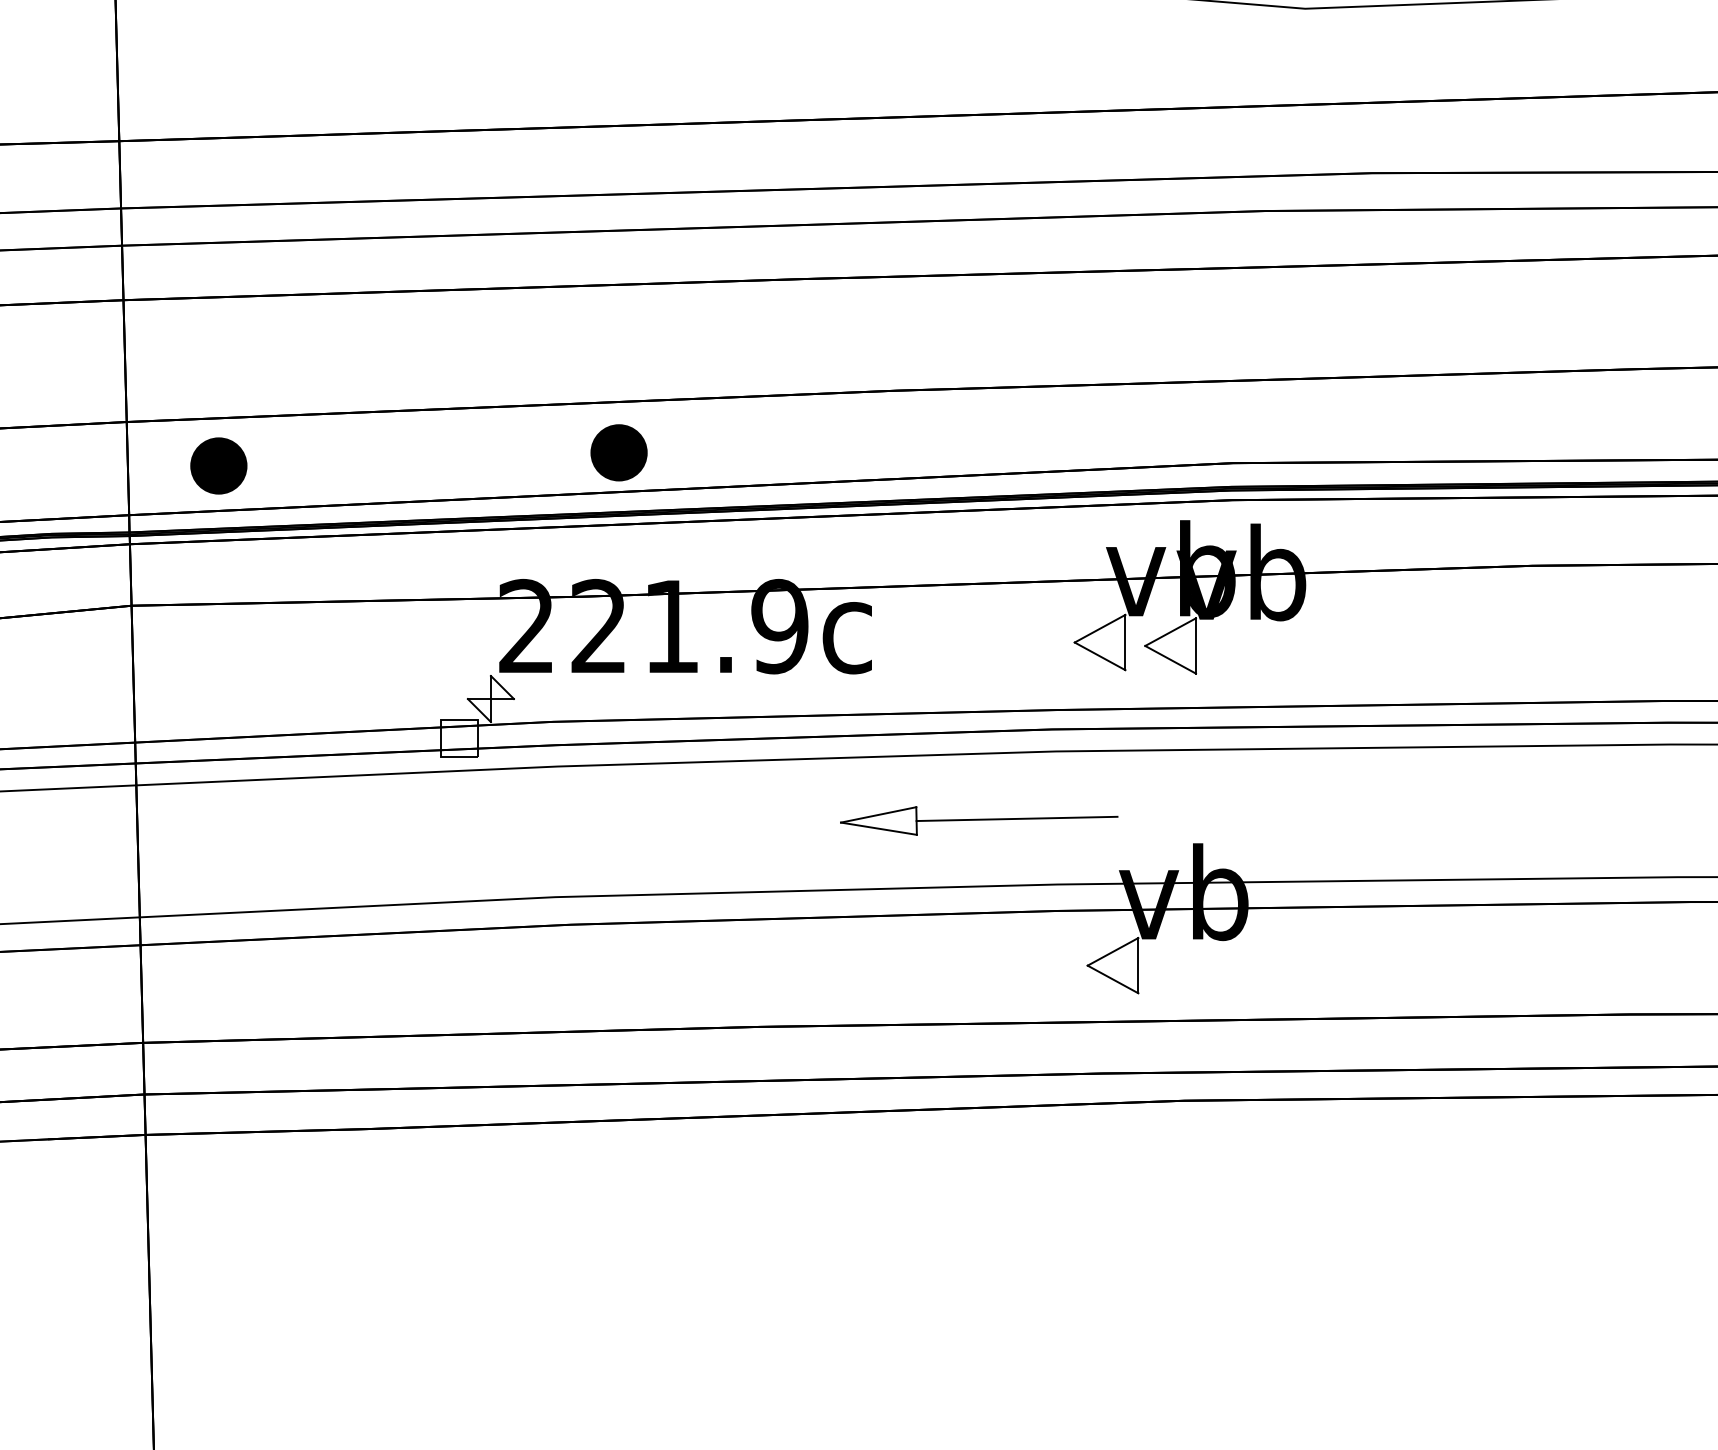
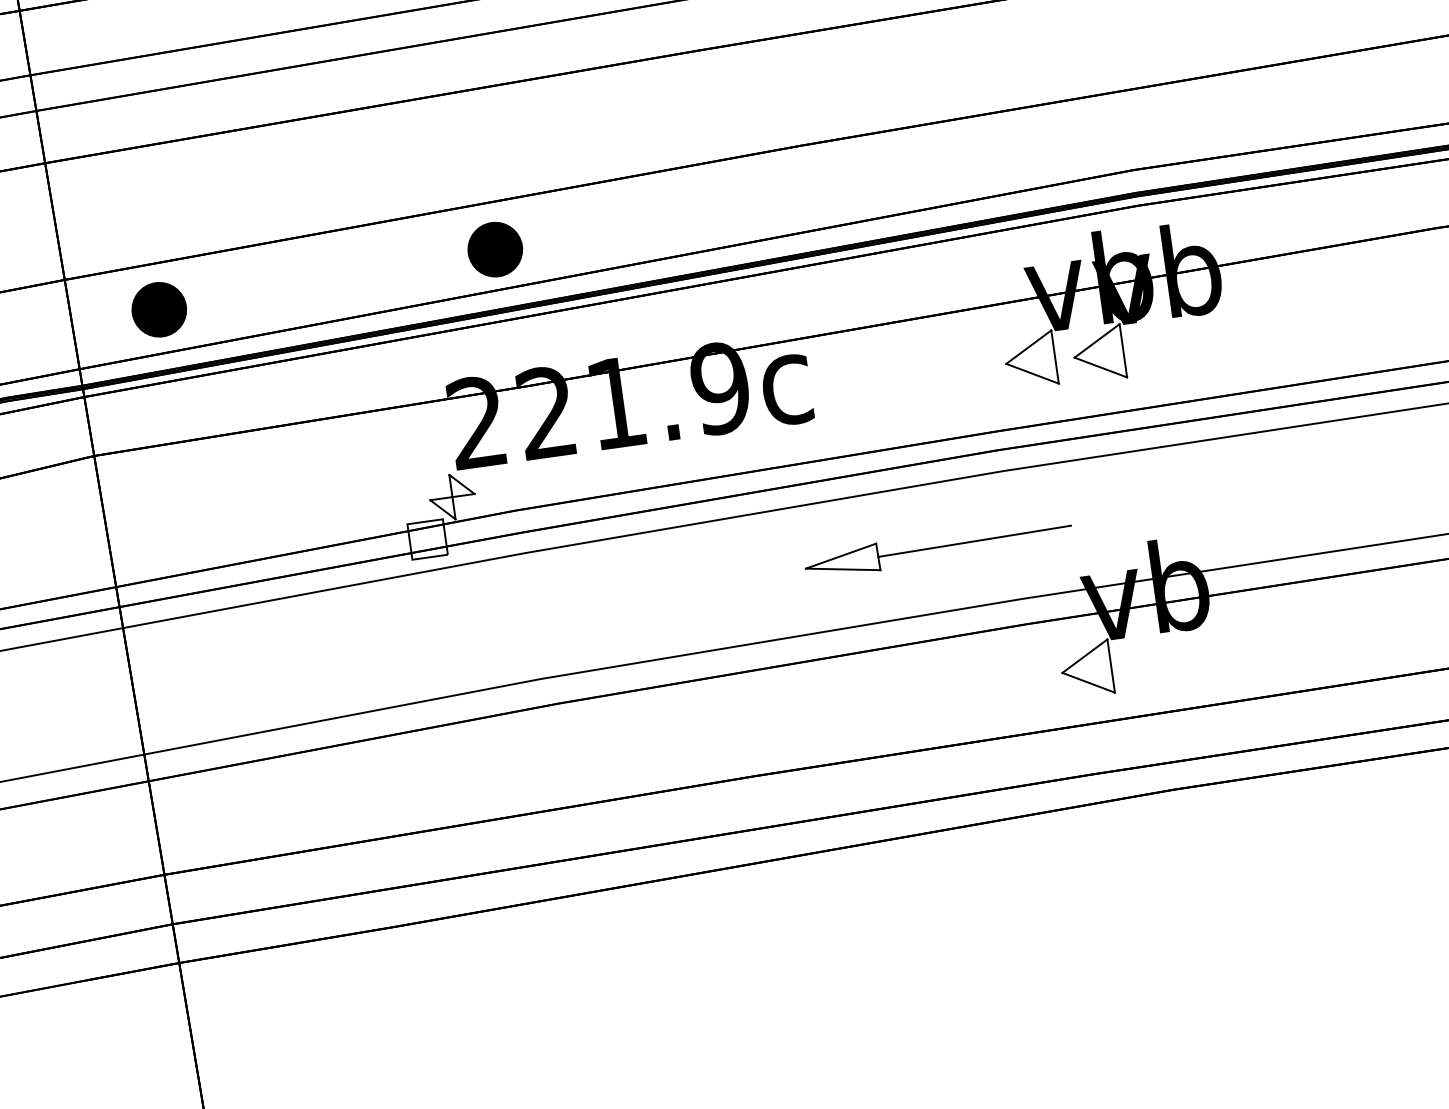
part: (618, 452) -> (494, 249), moved

